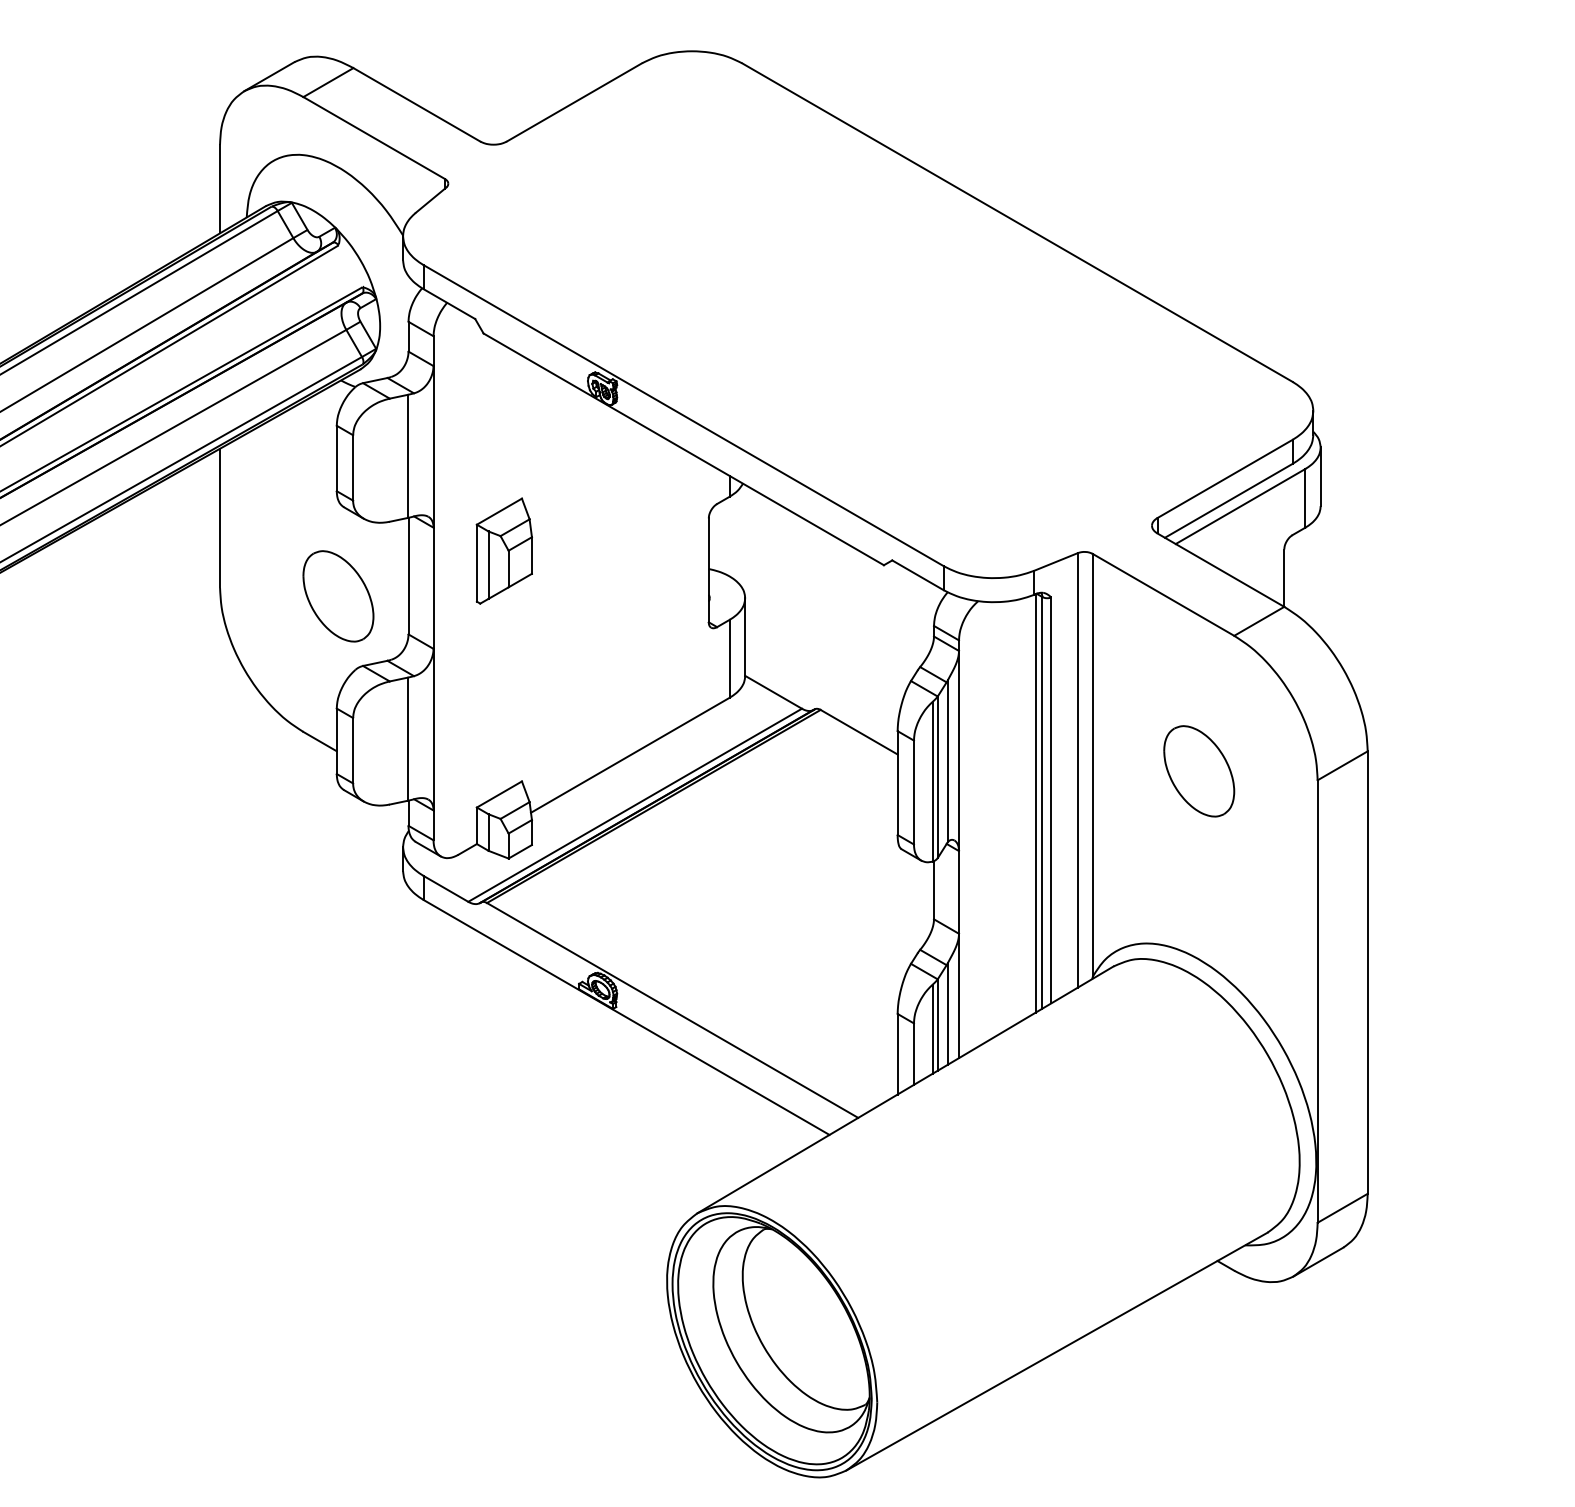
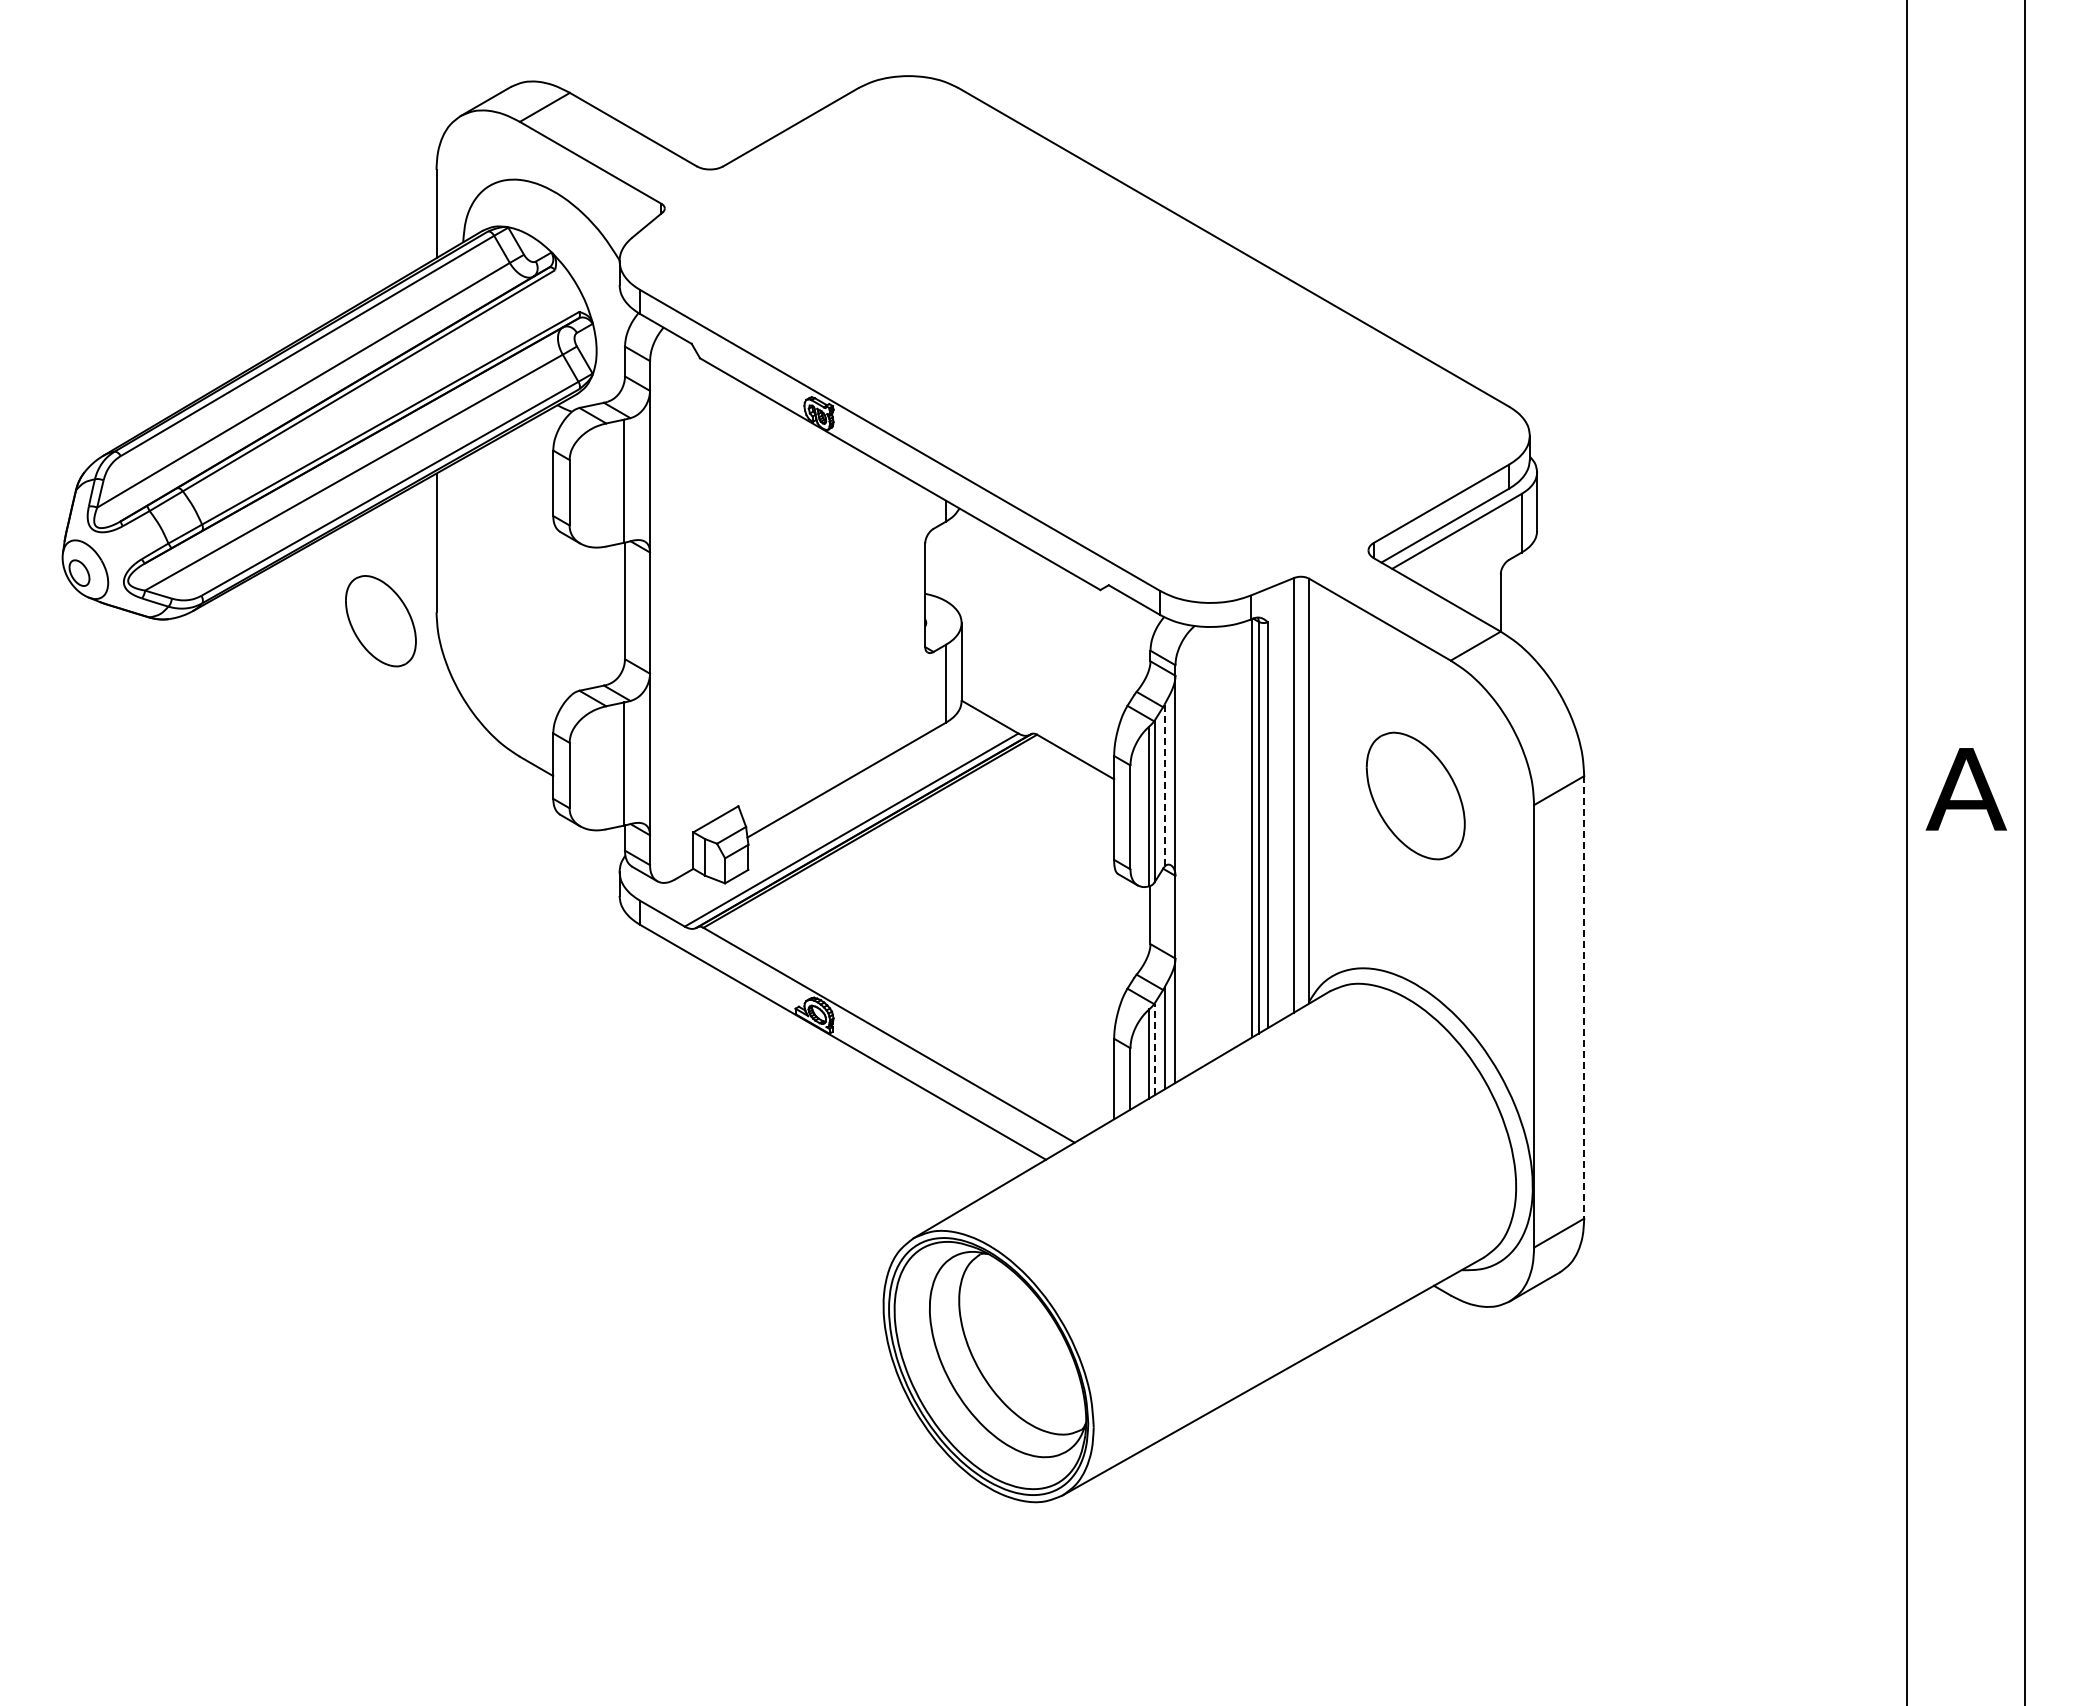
part: (504, 550) -> (720, 575), removed
part: (338, 596) -> (380, 621), moved
line: (948, 761) -> (1164, 786), solid -> dashed
part: (1199, 771) -> (1415, 796), size x1.4
line: (1368, 972) -> (1584, 997), solid -> dashed
line: (938, 1024) -> (1154, 1049), solid -> dashed

